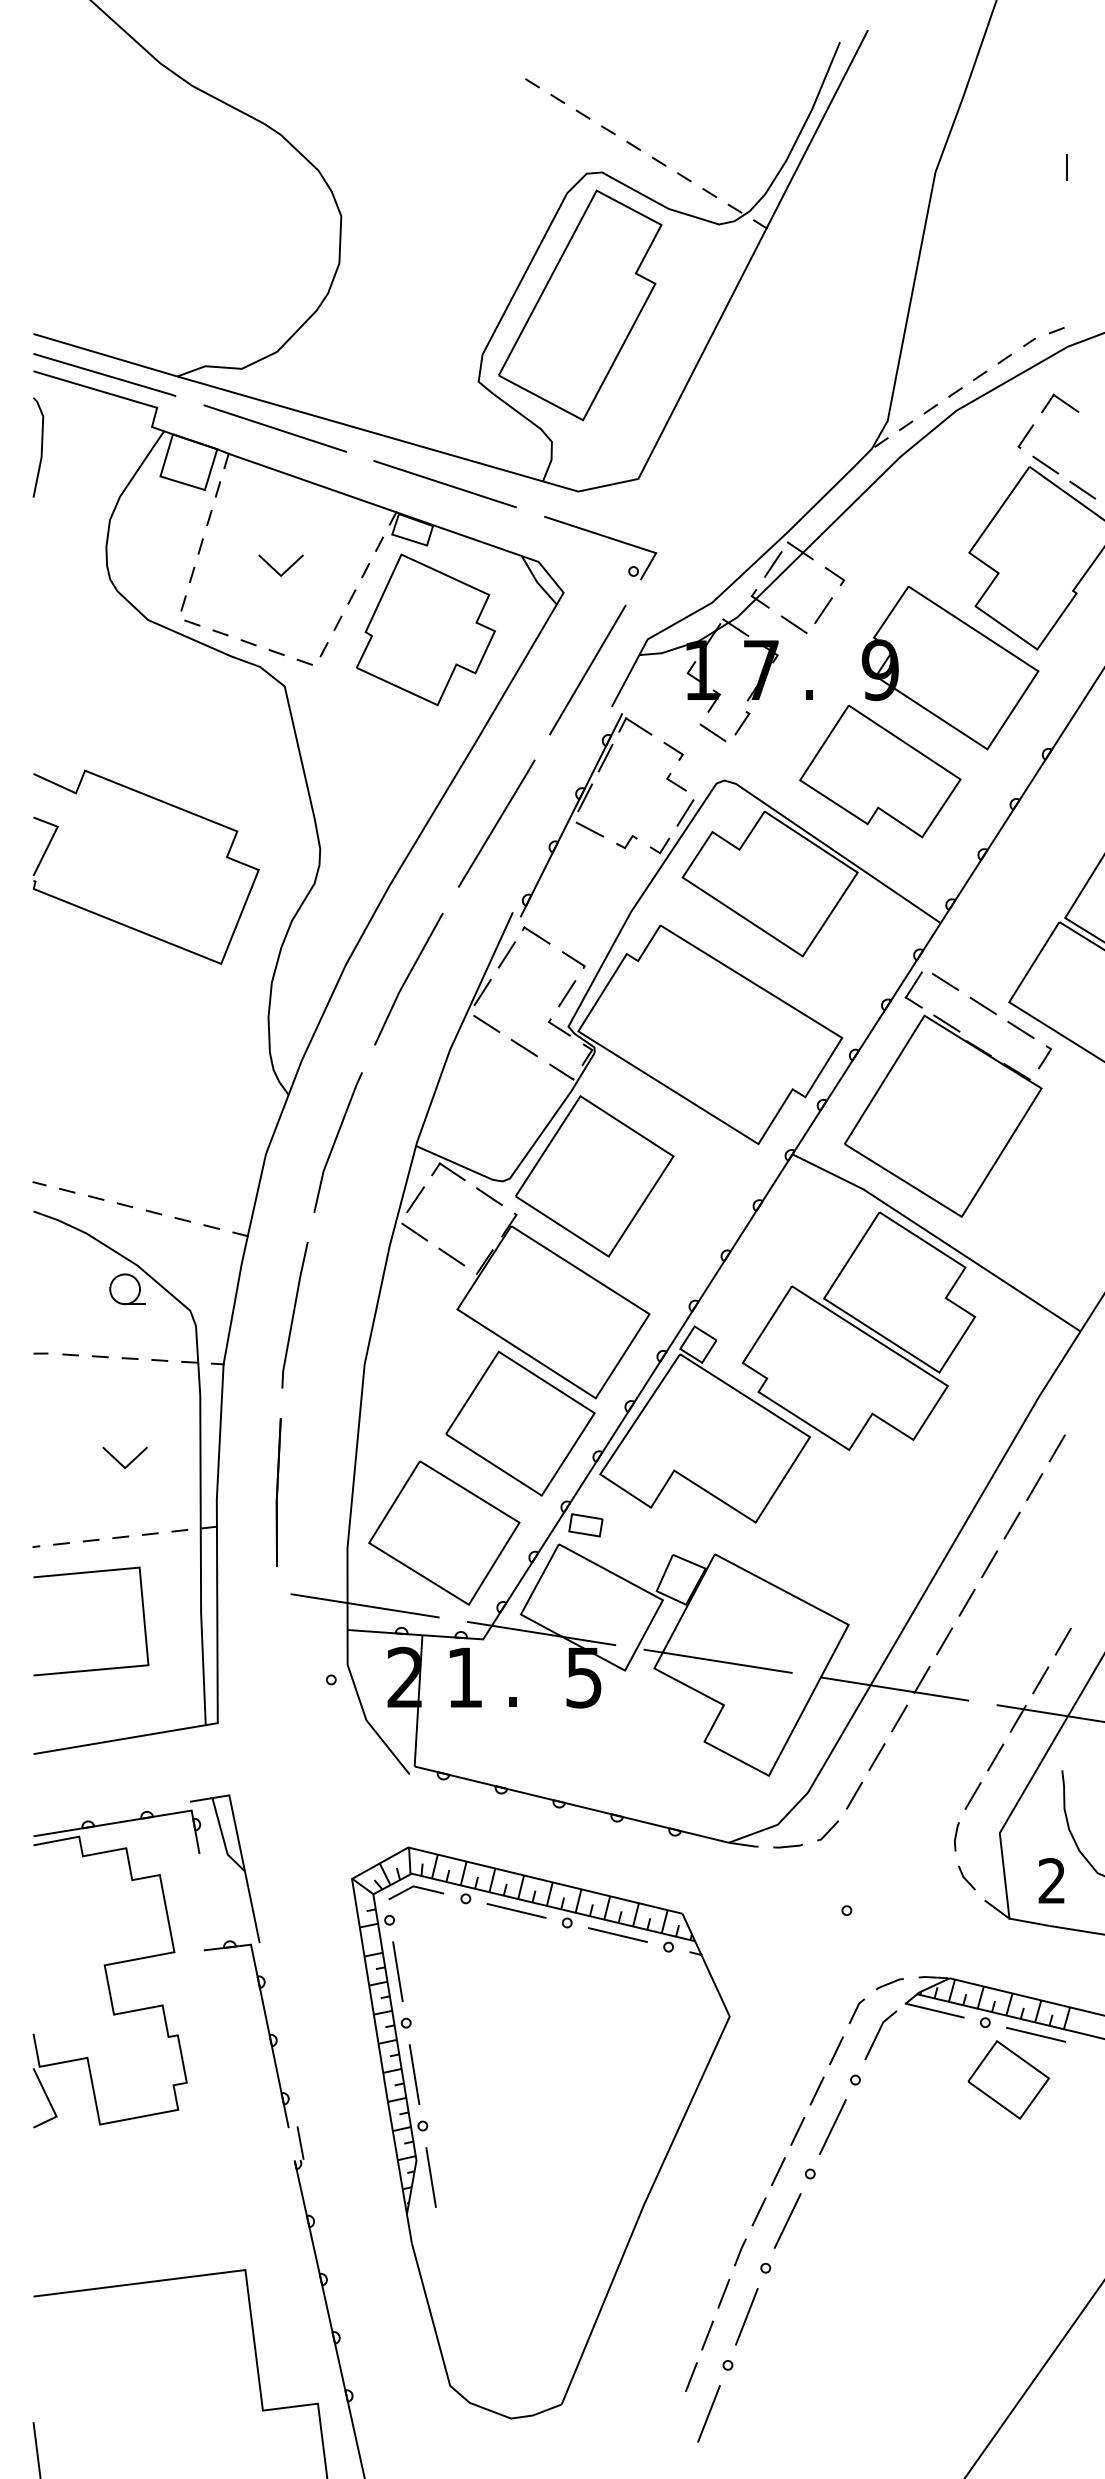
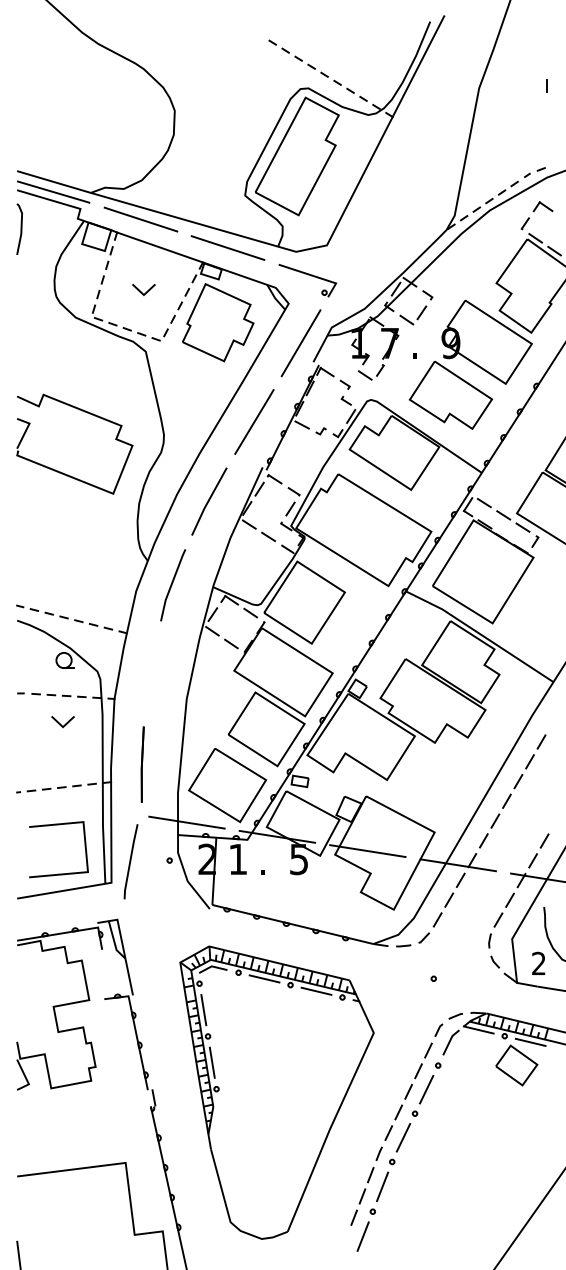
line: (293, 1314) -> (130, 861), moved
line: (120, 1461) -> (60, 723), moved
line: (90, 1574) -> (58, 825), moved
line: (430, 2177) -> (220, 1115), removed

